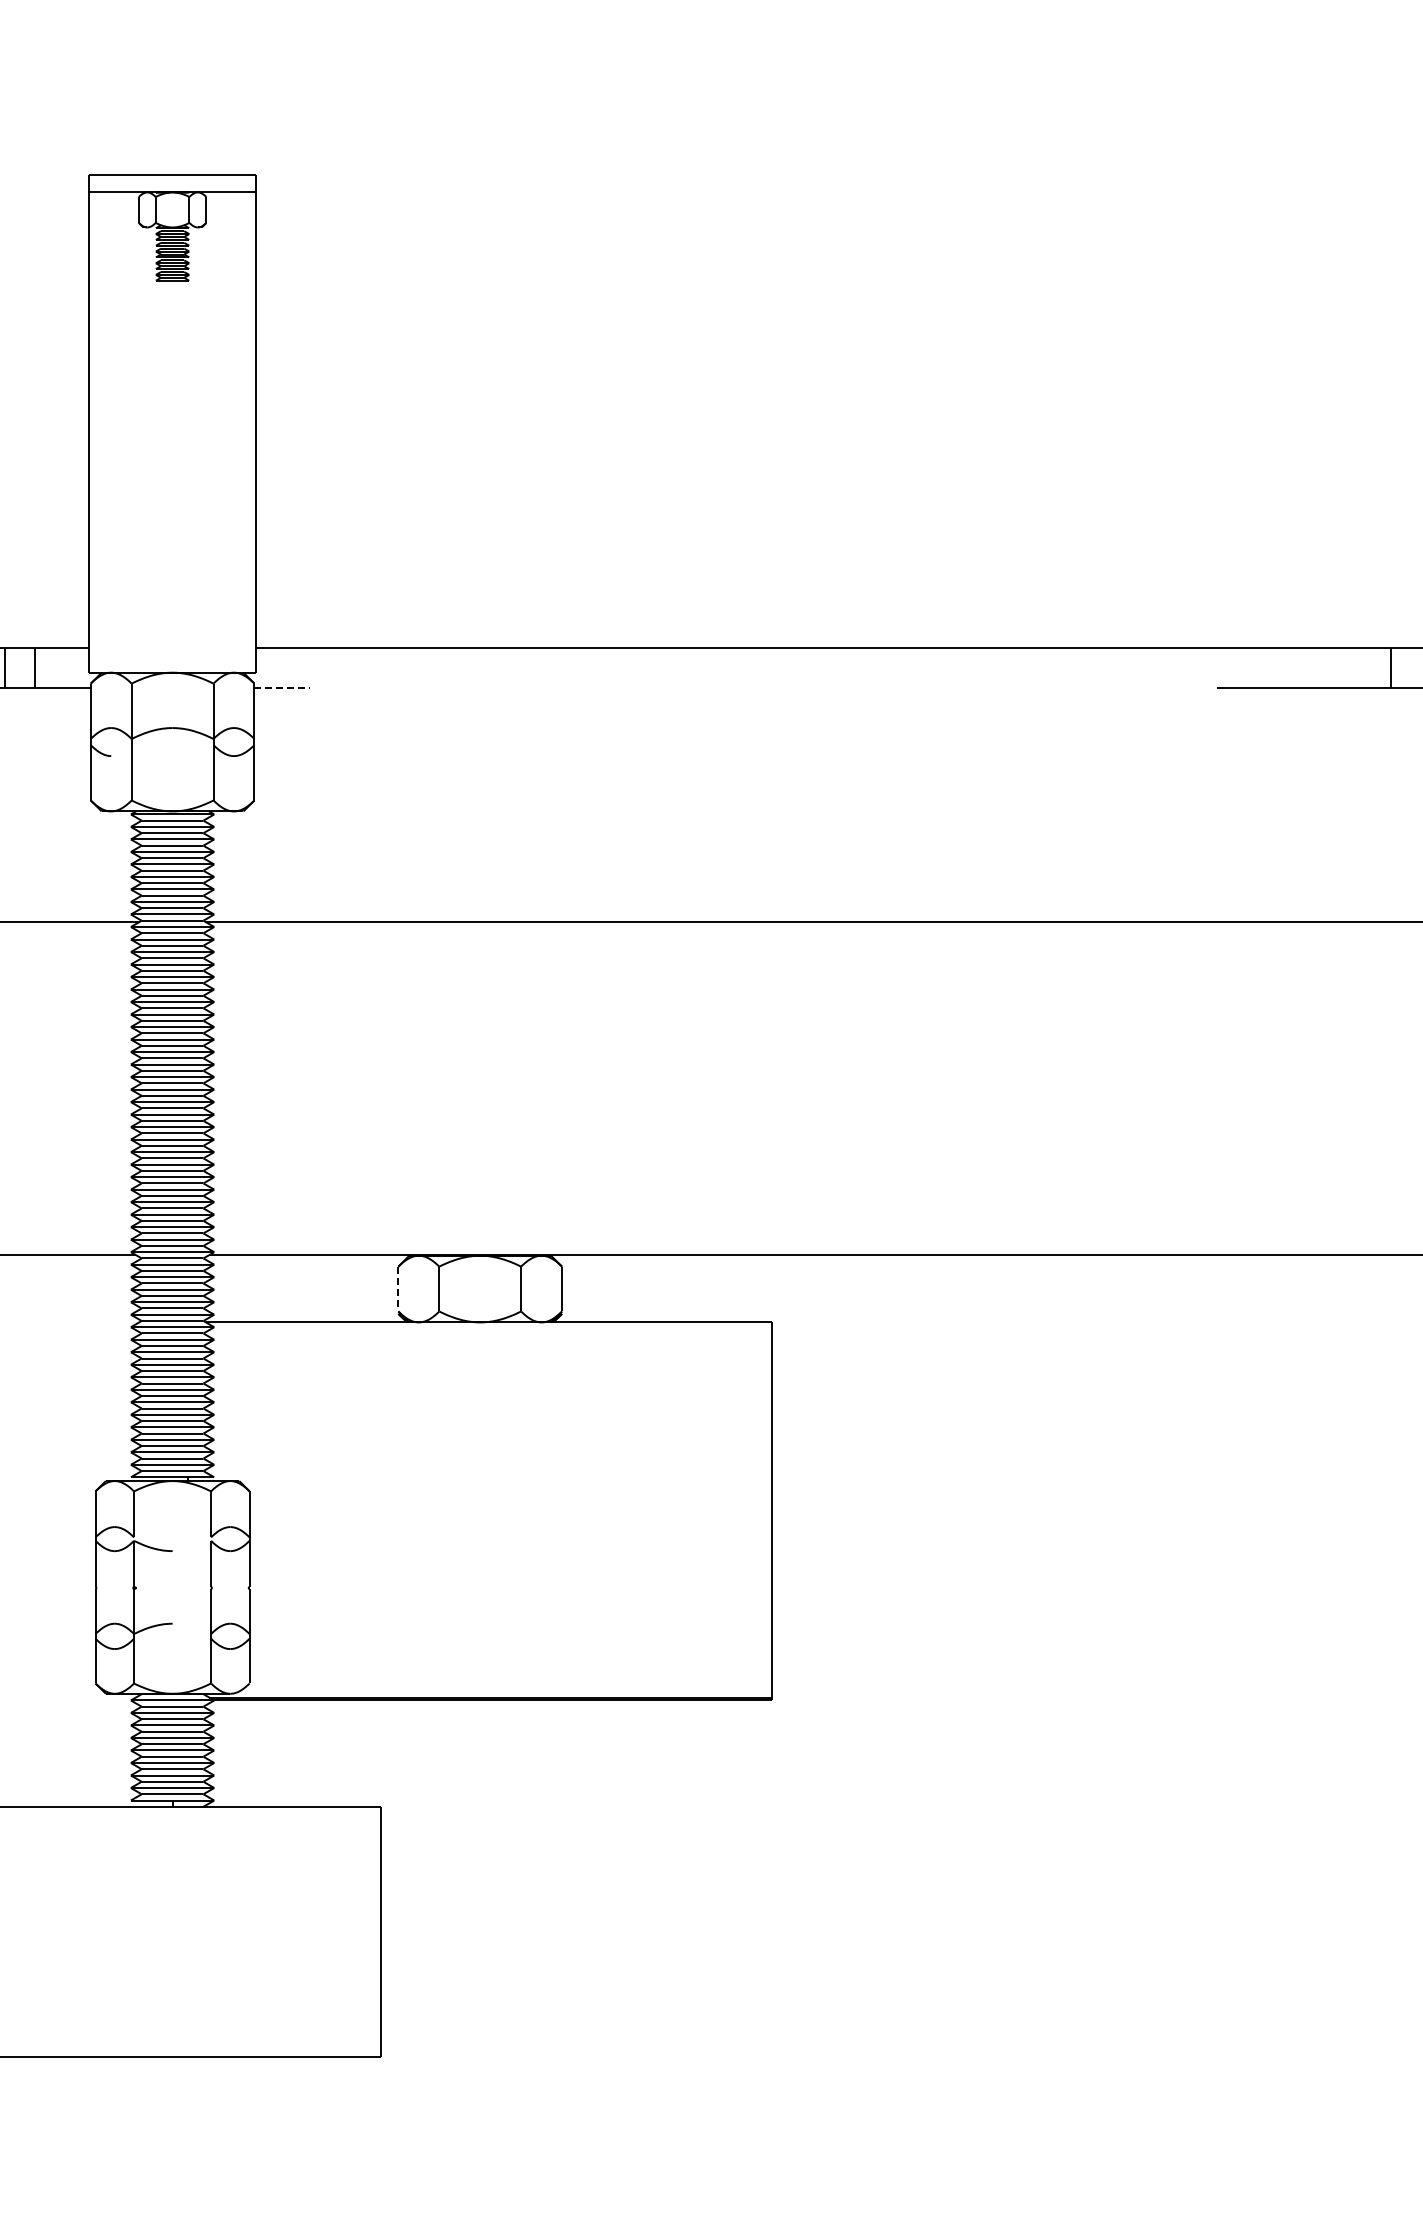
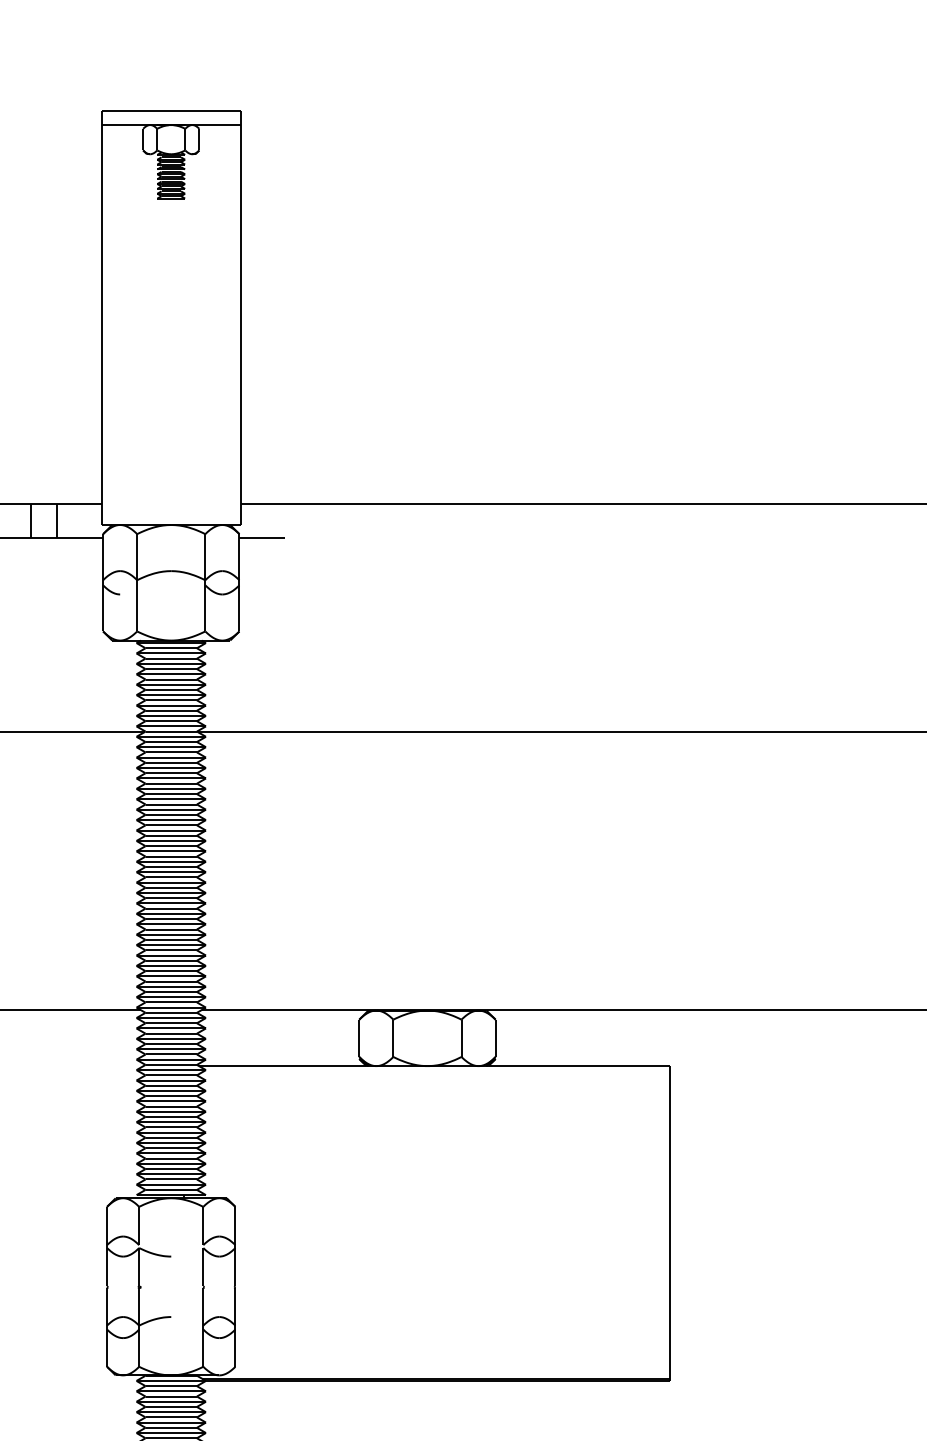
line: (281, 688) -> (261, 538), dashed -> solid
line: (398, 1289) -> (359, 1038), dashed -> solid

